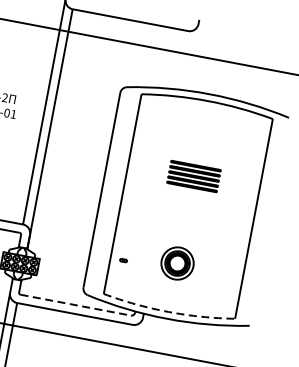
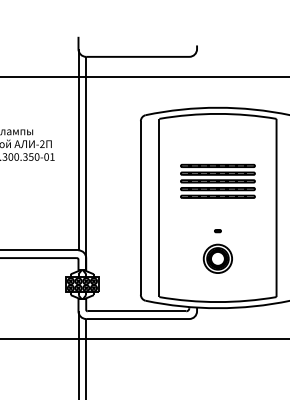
part: (193, 175) -> (217, 180), size x1.67
part: (122, 260) -> (217, 231), moved
line: (76, 305) -> (137, 311), dashed -> solid
arc: (167, 312) -> (217, 302), dashed -> solid

